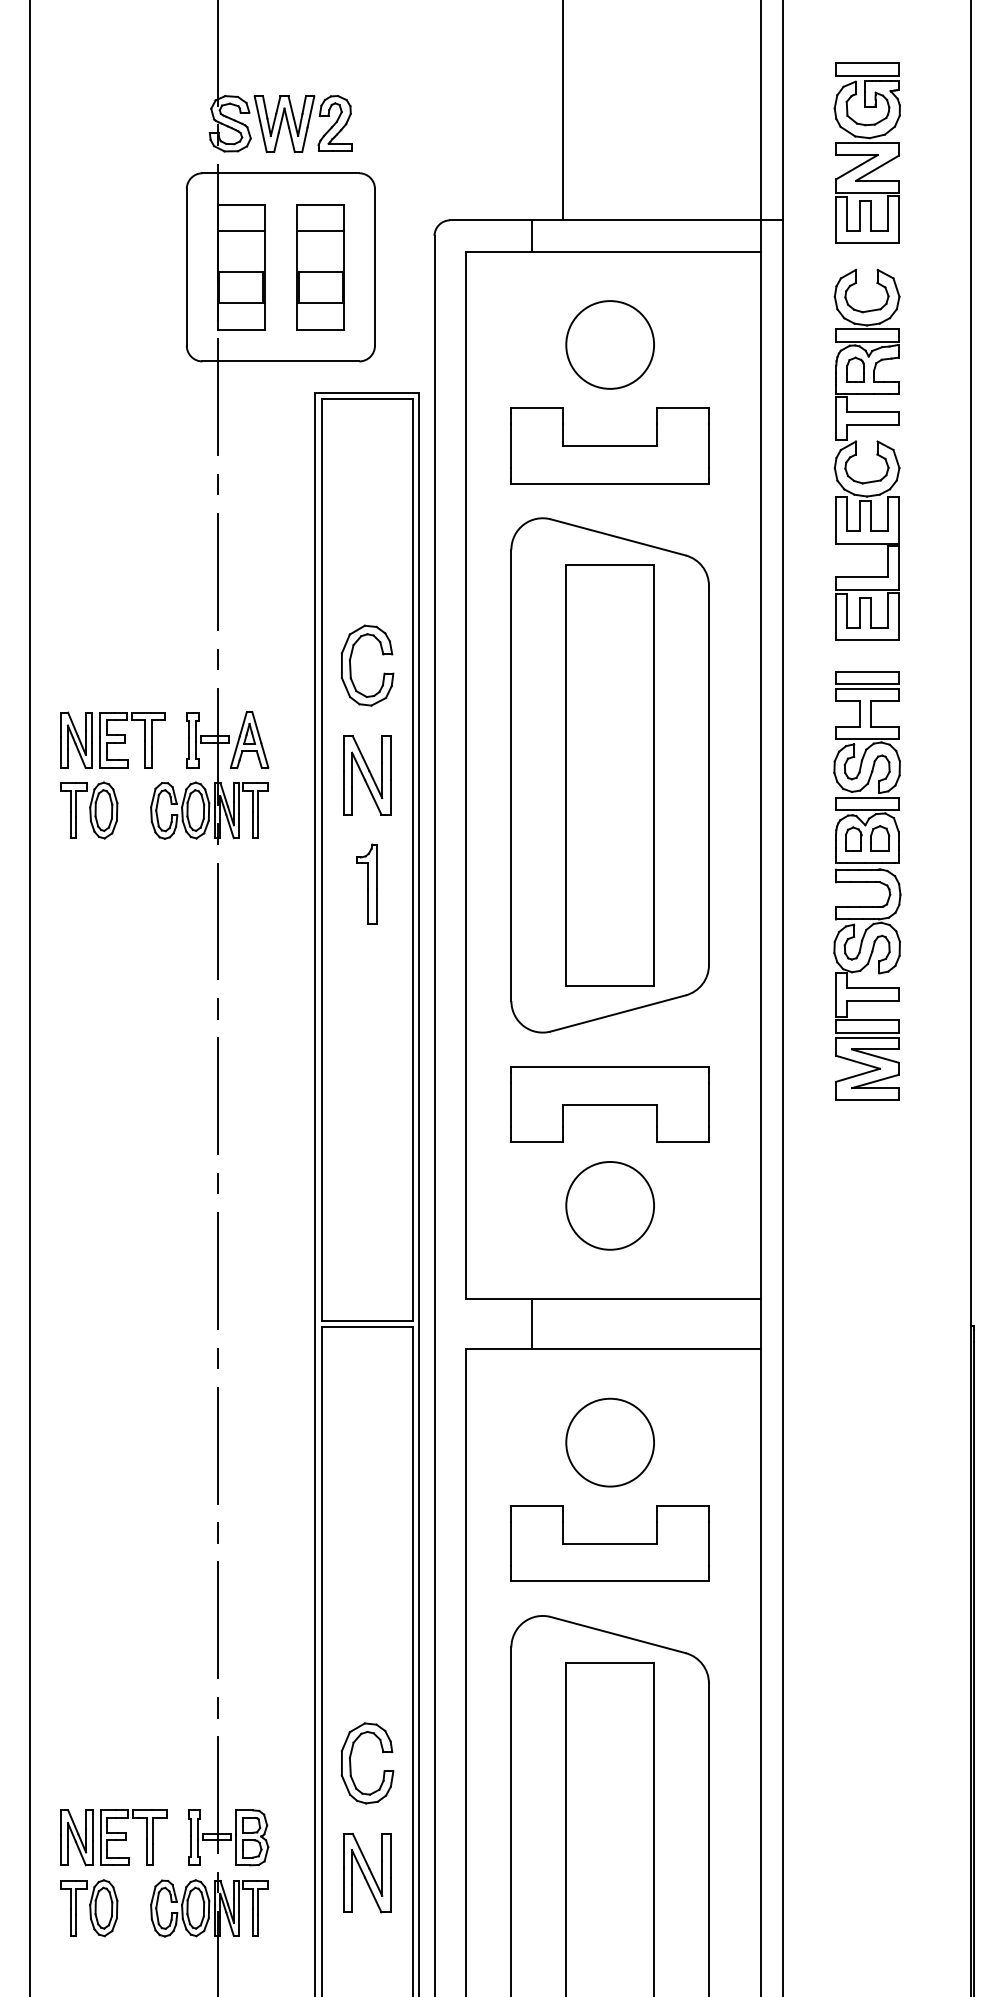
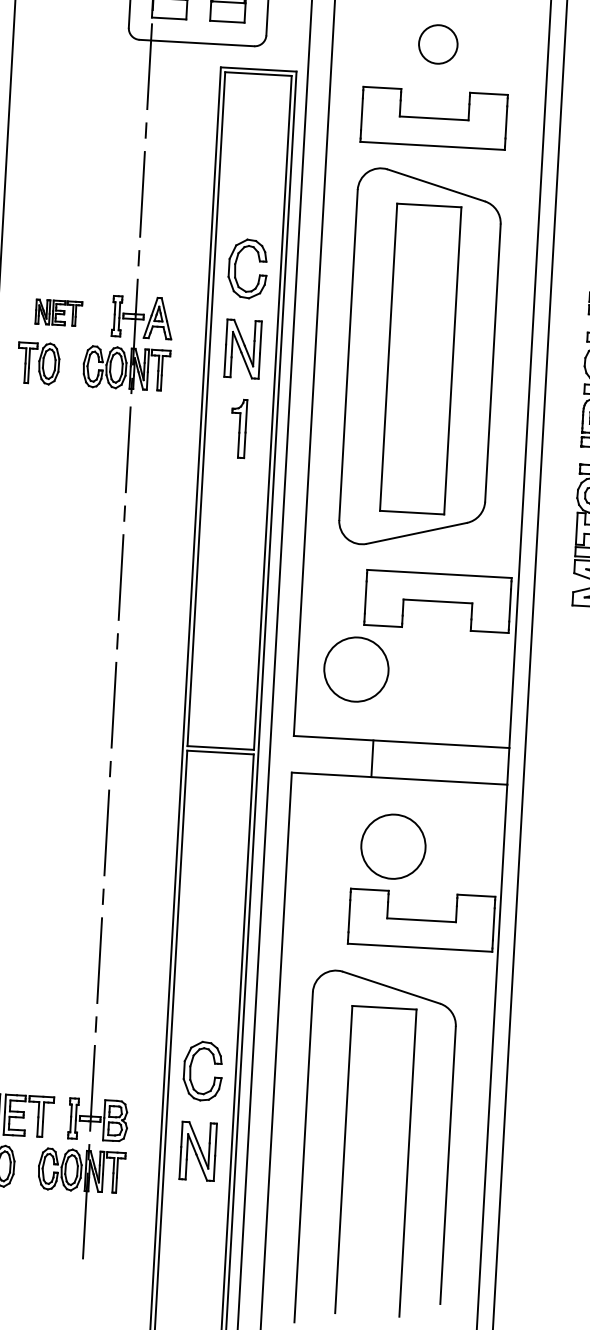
circle: (610, 344) -> (438, 44), size x0.6
part: (112, 739) -> (58, 312), size x0.6
part: (609, 1104) -> (437, 601), moved
circle: (609, 1205) -> (355, 669), moved
line: (531, 1324) -> (372, 758), moved
part: (609, 1543) -> (421, 920), moved

